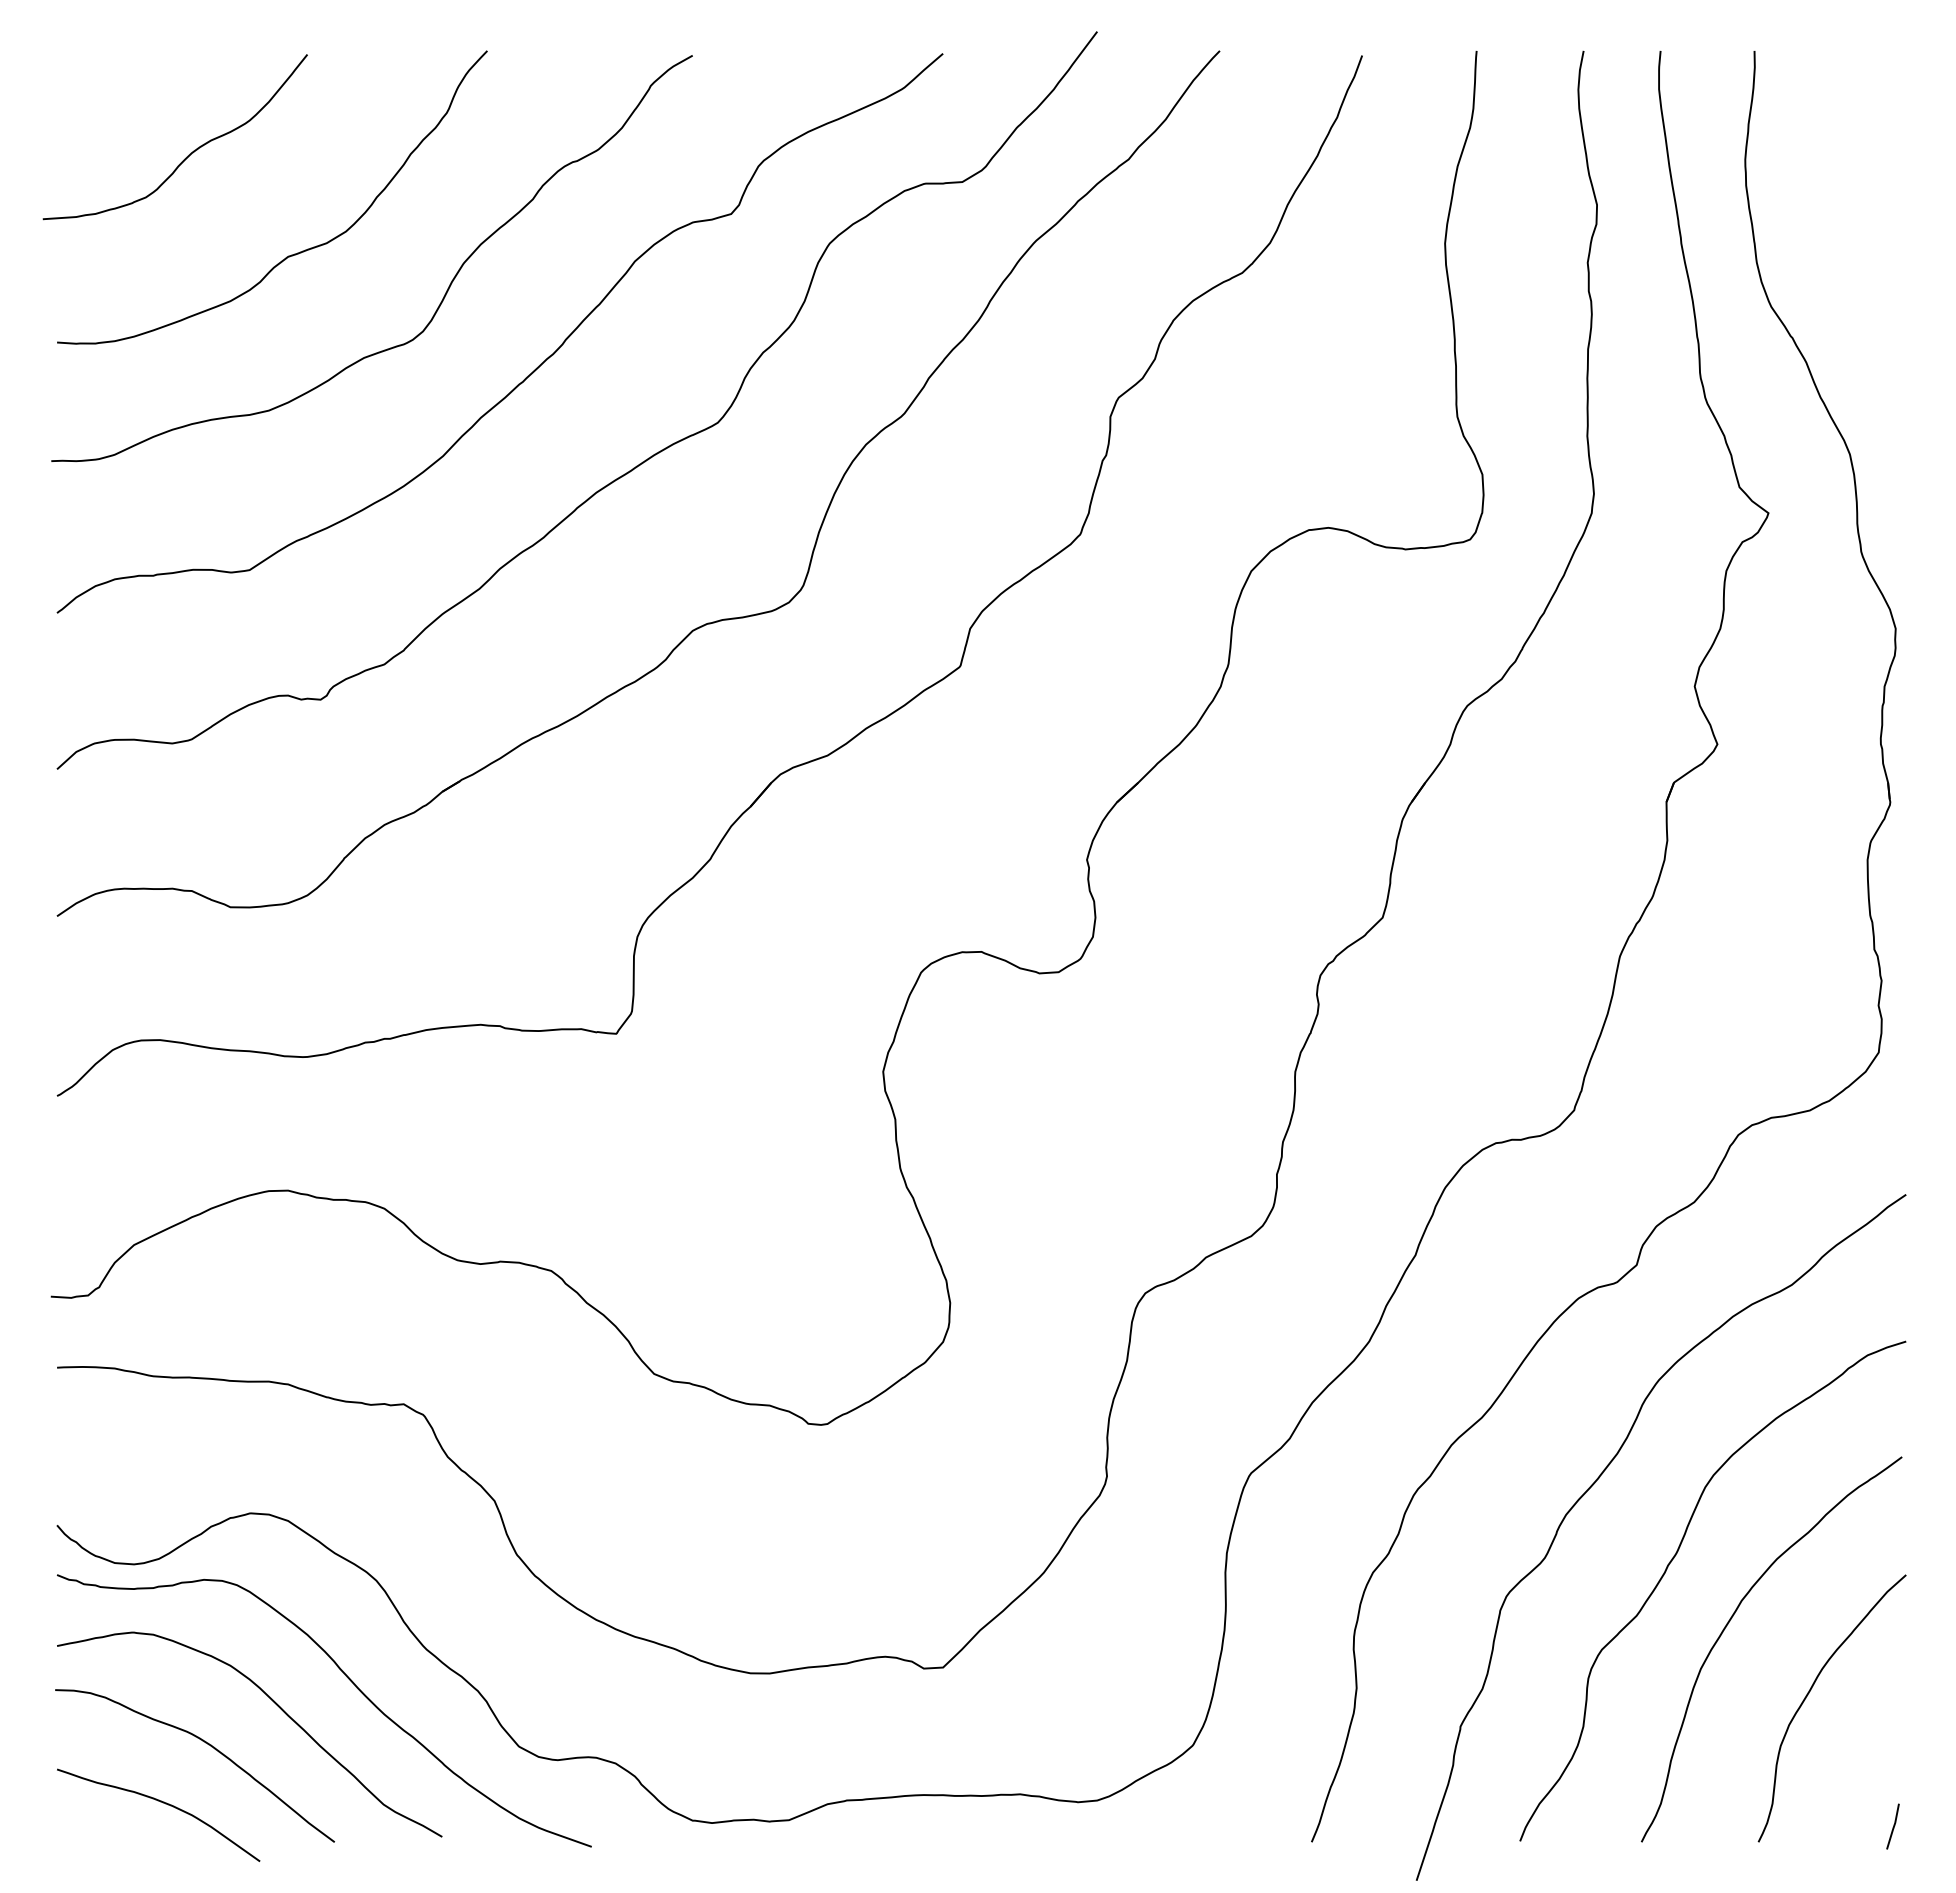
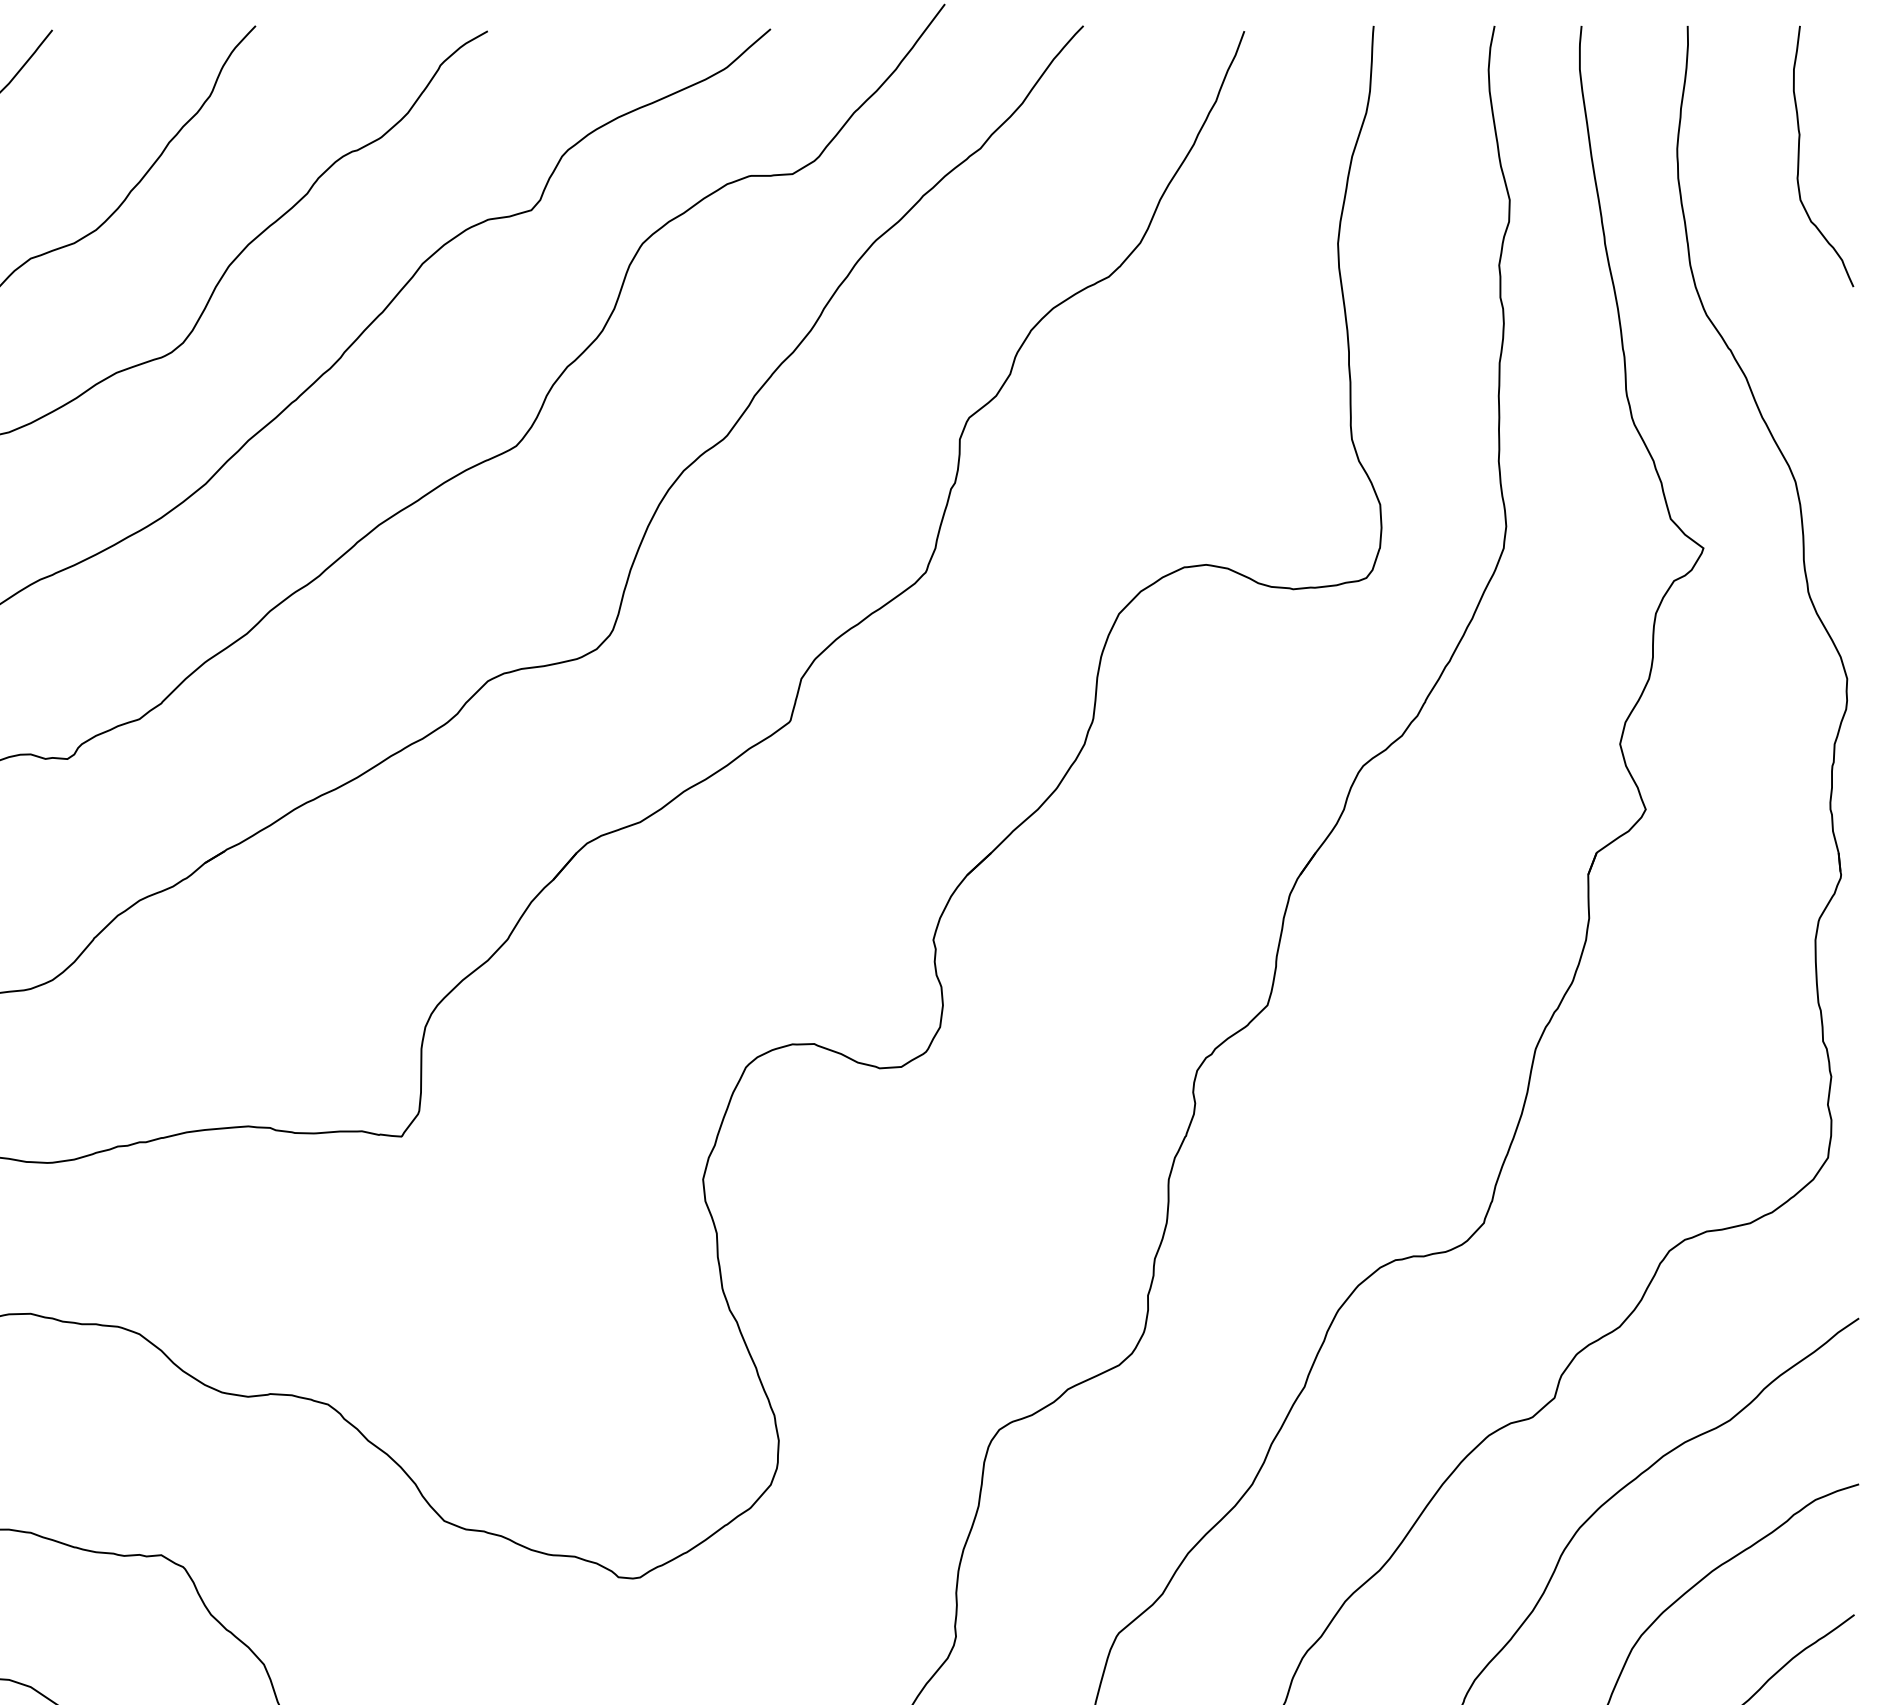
curve: (1853, 166) -> (1799, 156), added

